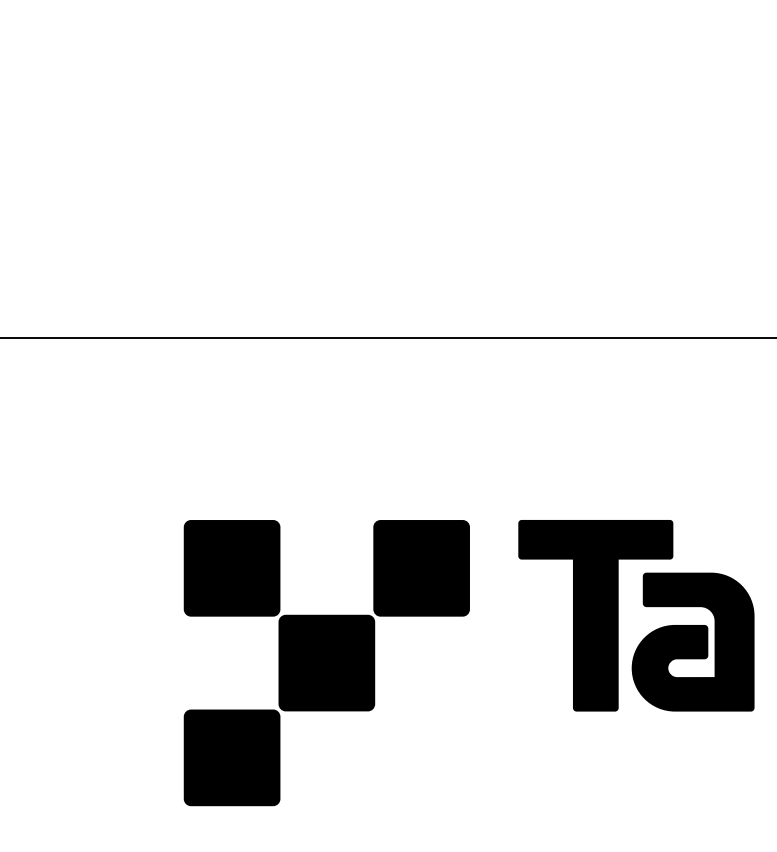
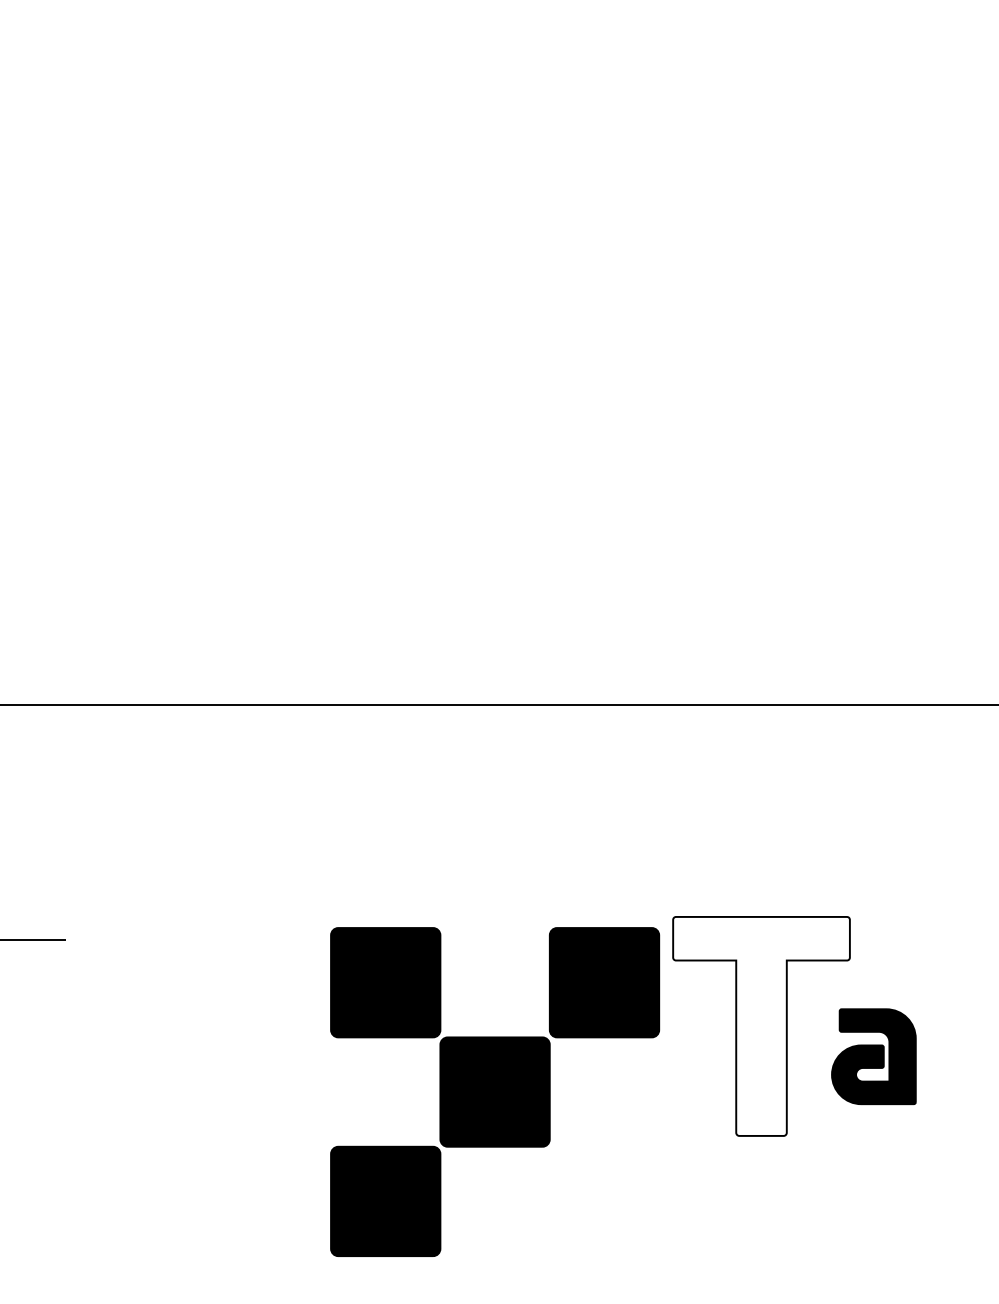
fill: (595, 614) -> (761, 1025), removed
part: (692, 641) -> (873, 1056), size x0.6
part: (327, 662) -> (495, 1091), moved

